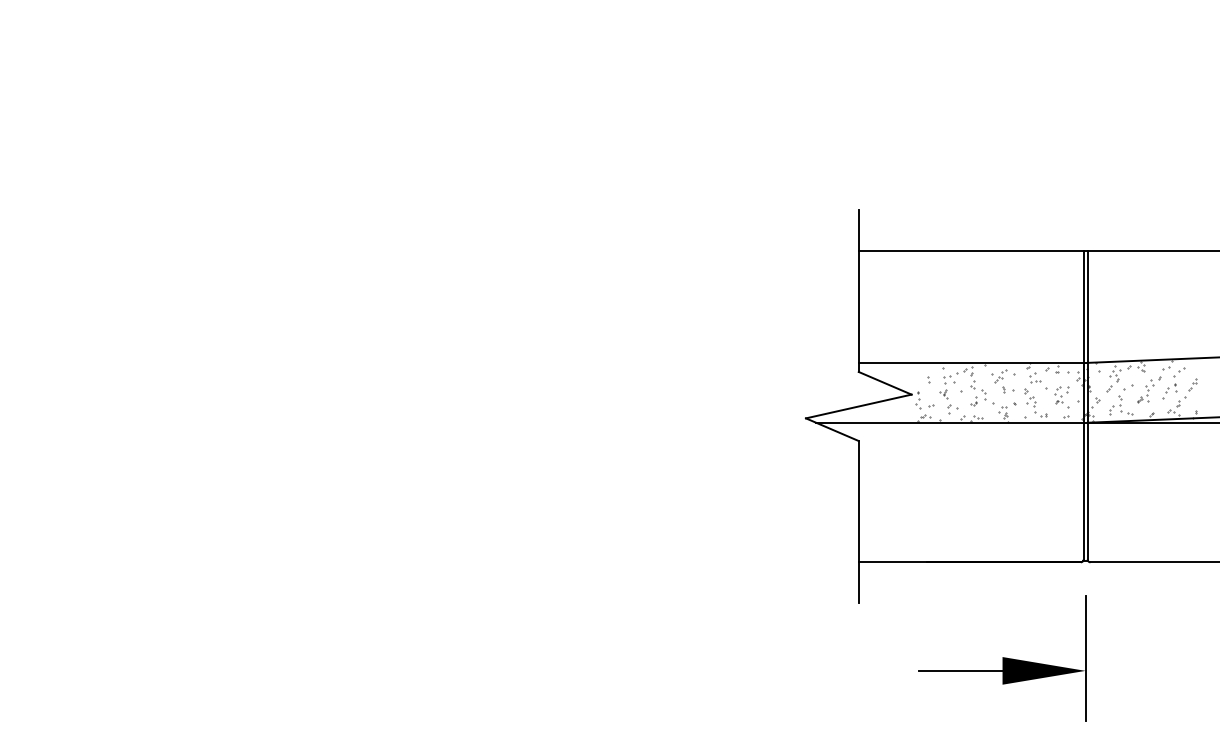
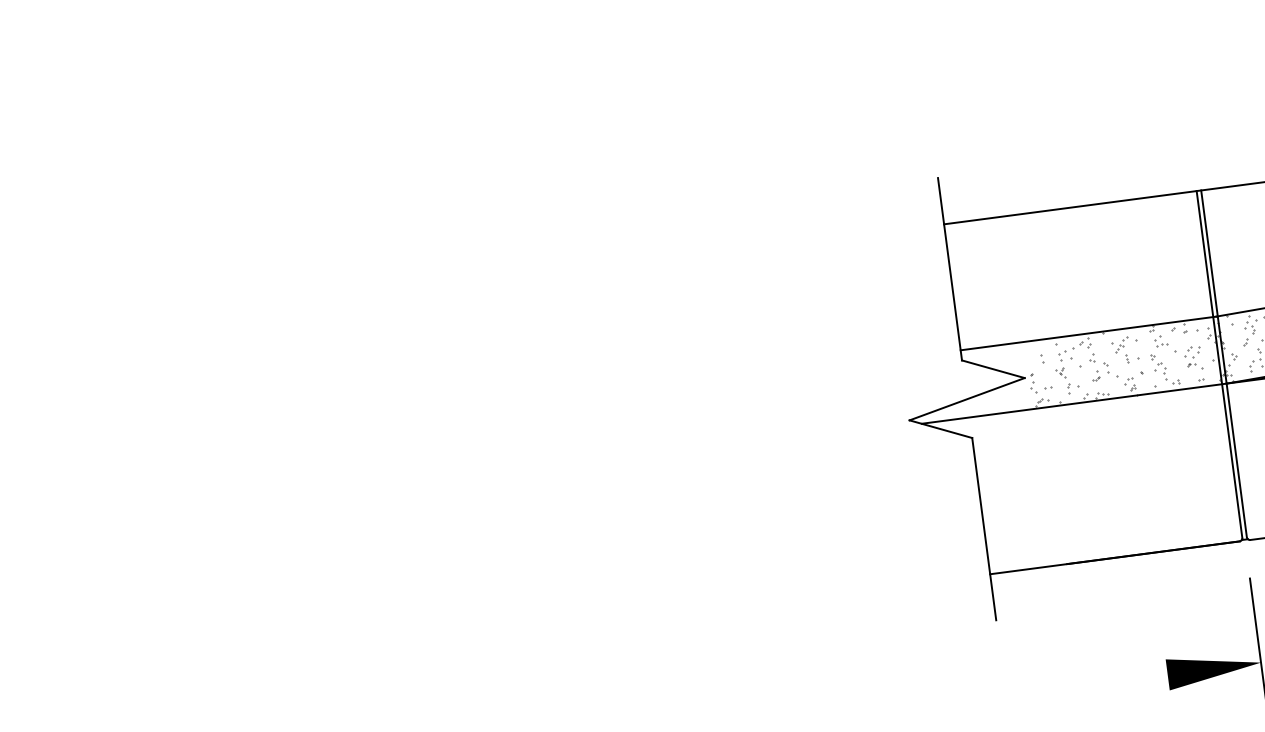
line: (960, 670) -> (1120, 680), removed

